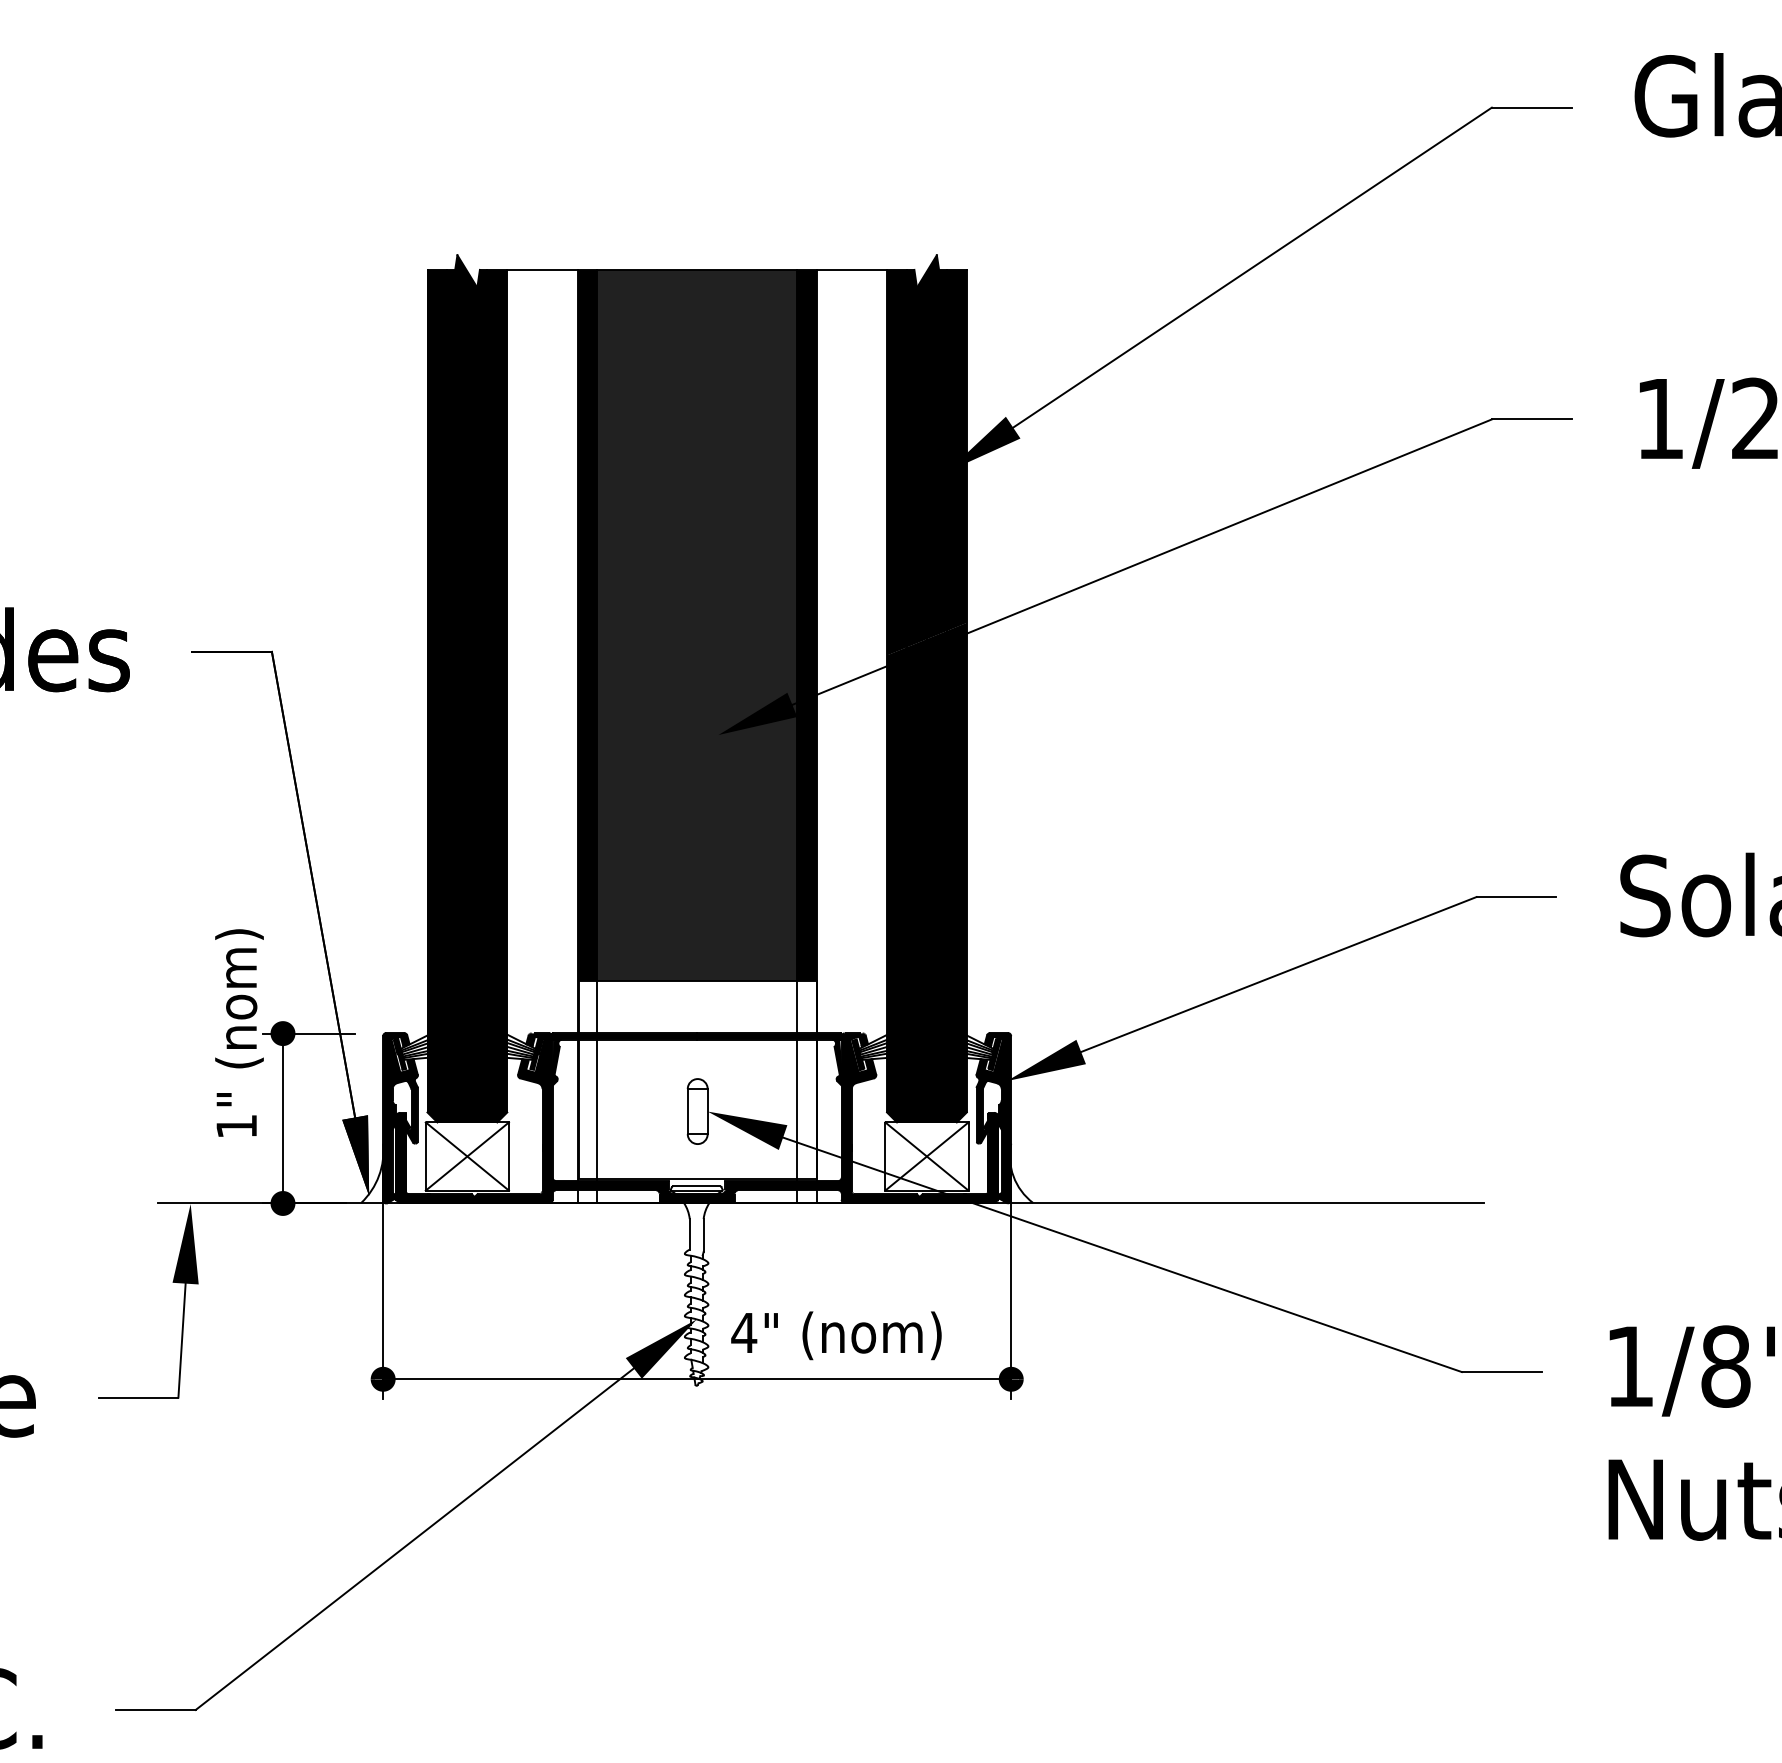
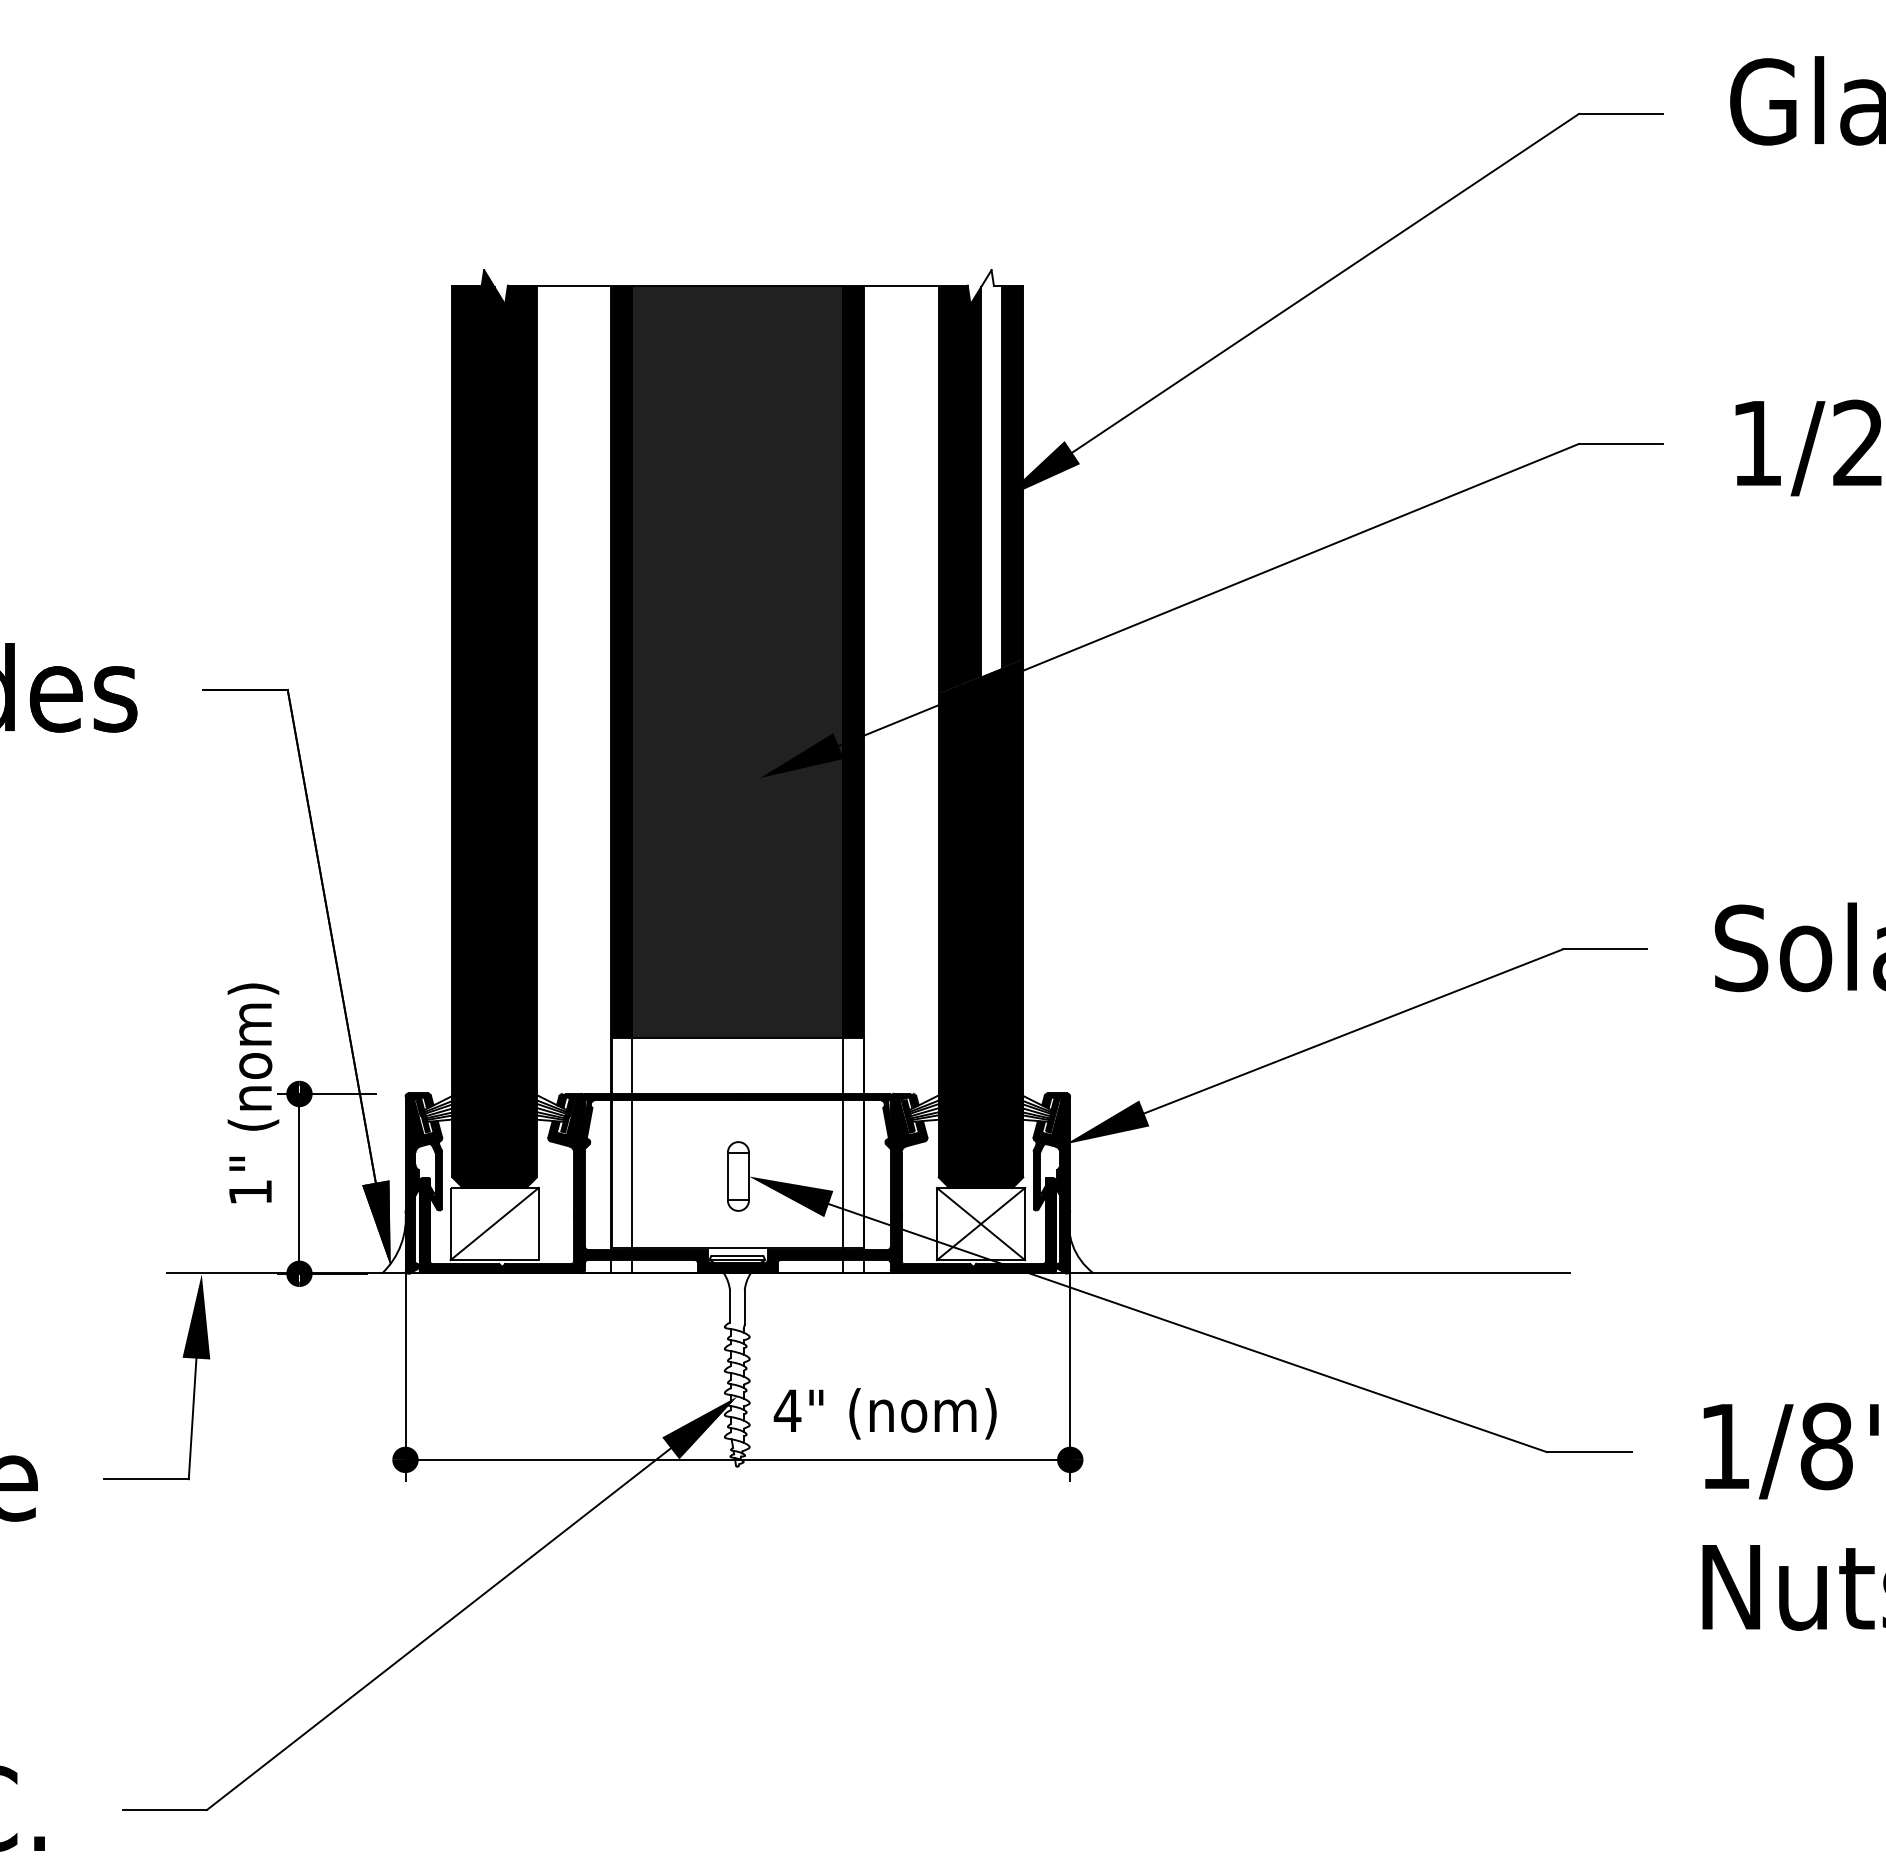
fill: (936, 447) -> (991, 473), removed
line: (467, 1156) -> (494, 1224), removed

